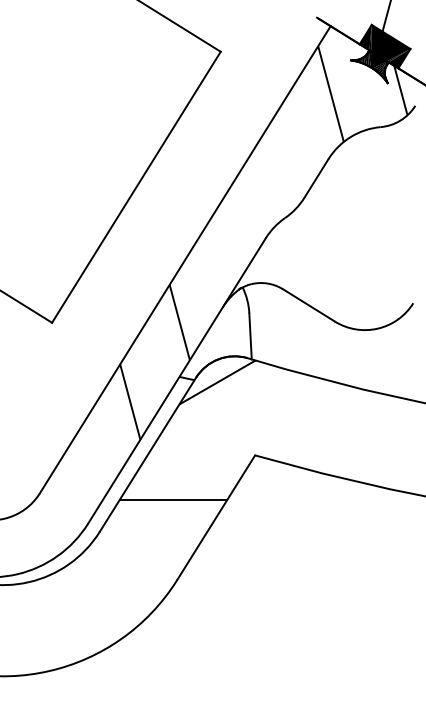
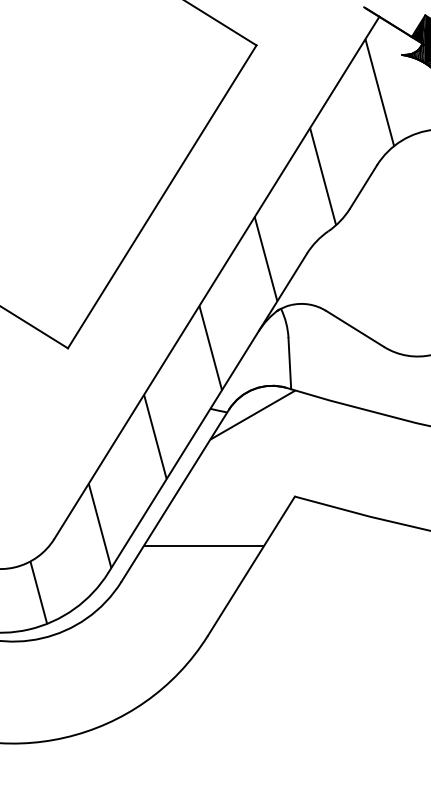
line: (279, 168) -> (322, 175), added
line: (229, 242) -> (266, 258), added
line: (80, 481) -> (99, 525), added
line: (25, 541) -> (38, 592), added

